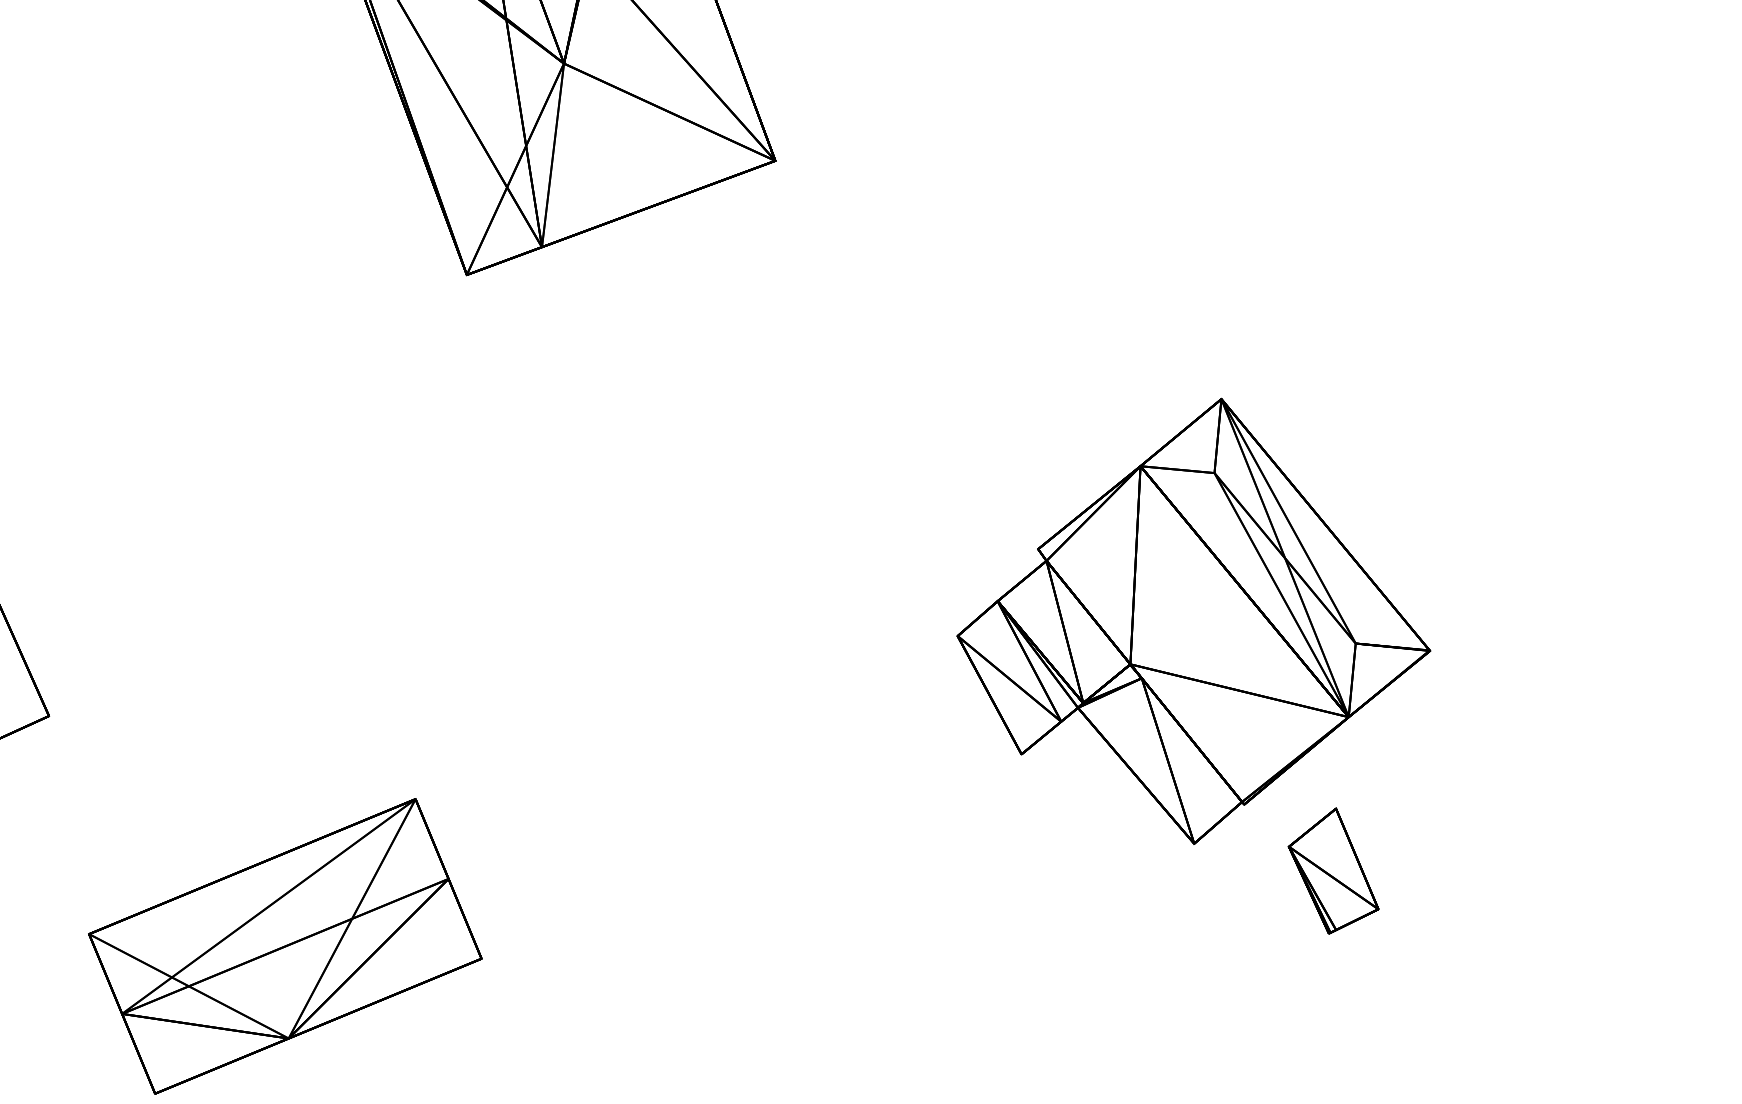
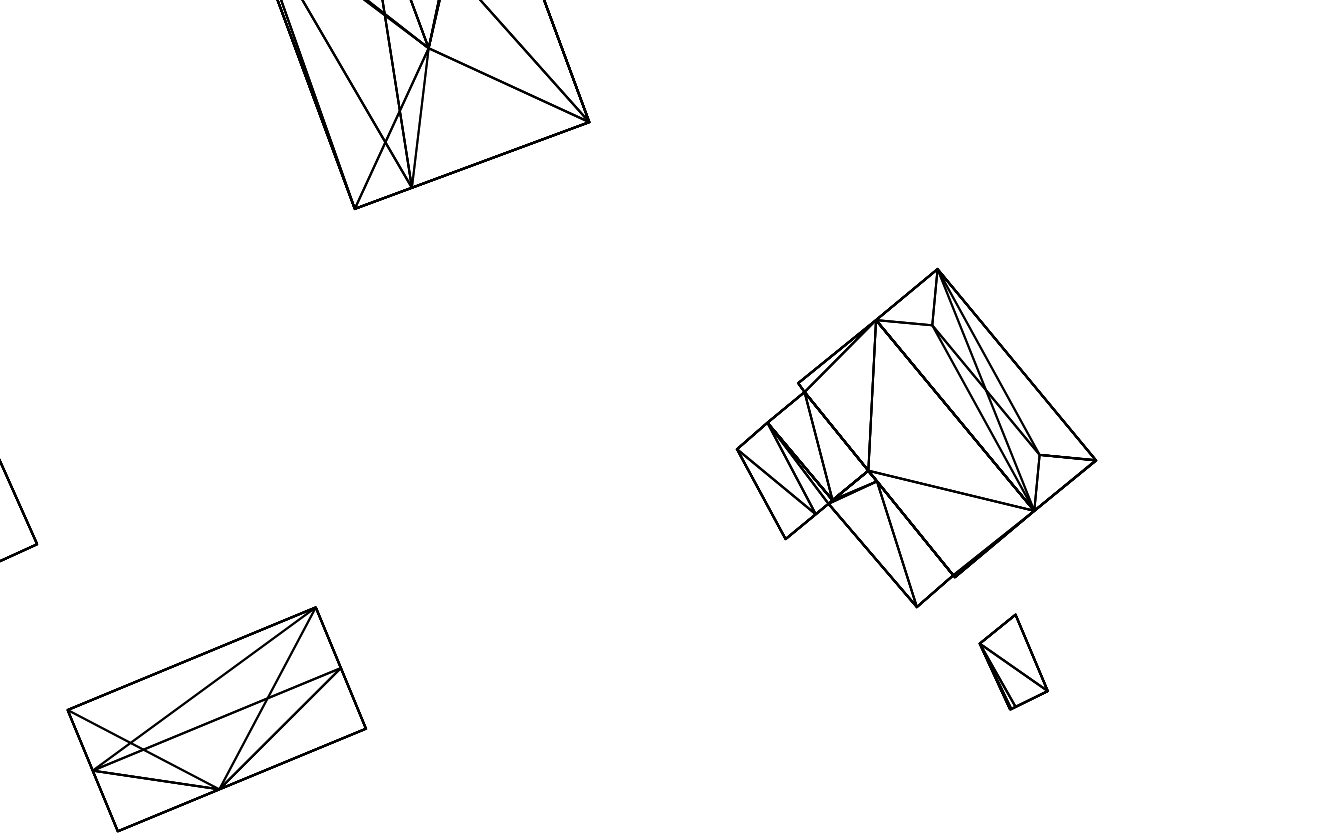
part: (1193, 620) -> (916, 437), moved

